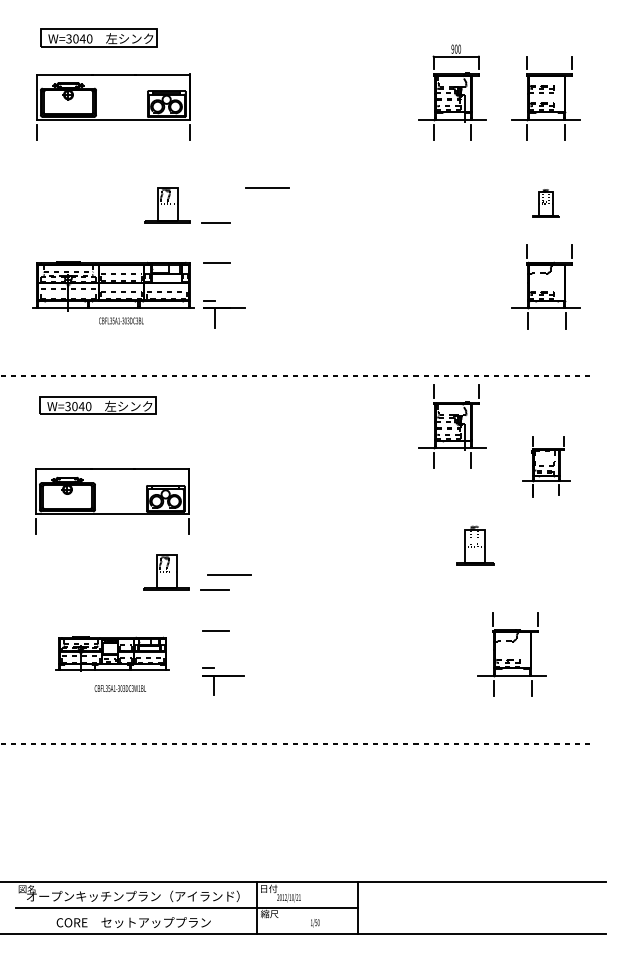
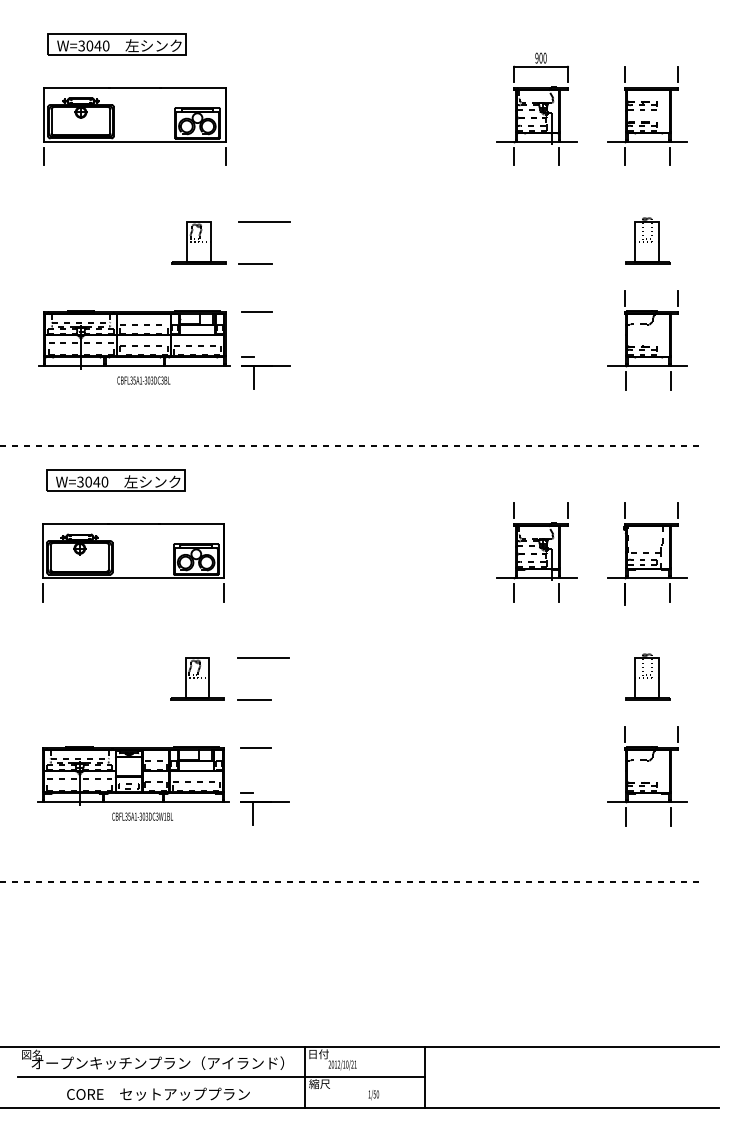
line: (267, 187) -> (264, 222), moved
part: (546, 203) -> (648, 241), size x1.43
part: (452, 426) -> (536, 552), moved
part: (545, 466) -> (646, 553), size x1.43
part: (112, 501) -> (133, 562), moved
part: (475, 545) -> (648, 676), moved
line: (229, 574) -> (263, 657), moved
part: (112, 654) -> (133, 776), size x1.43
part: (511, 654) -> (646, 776), moved

